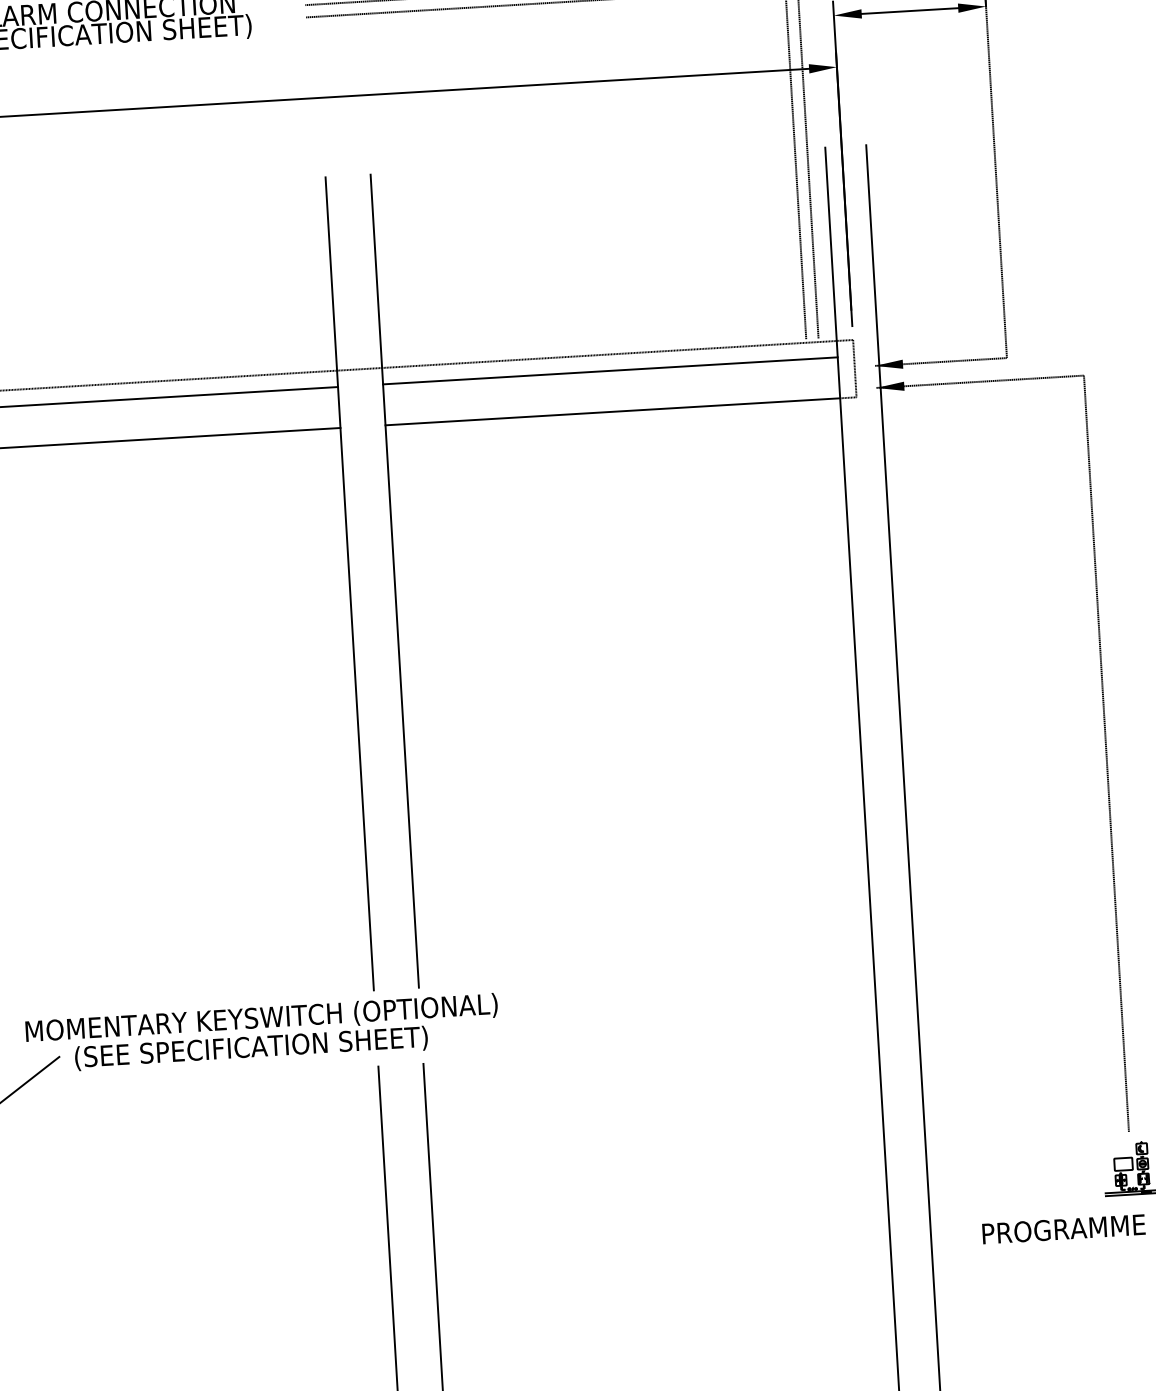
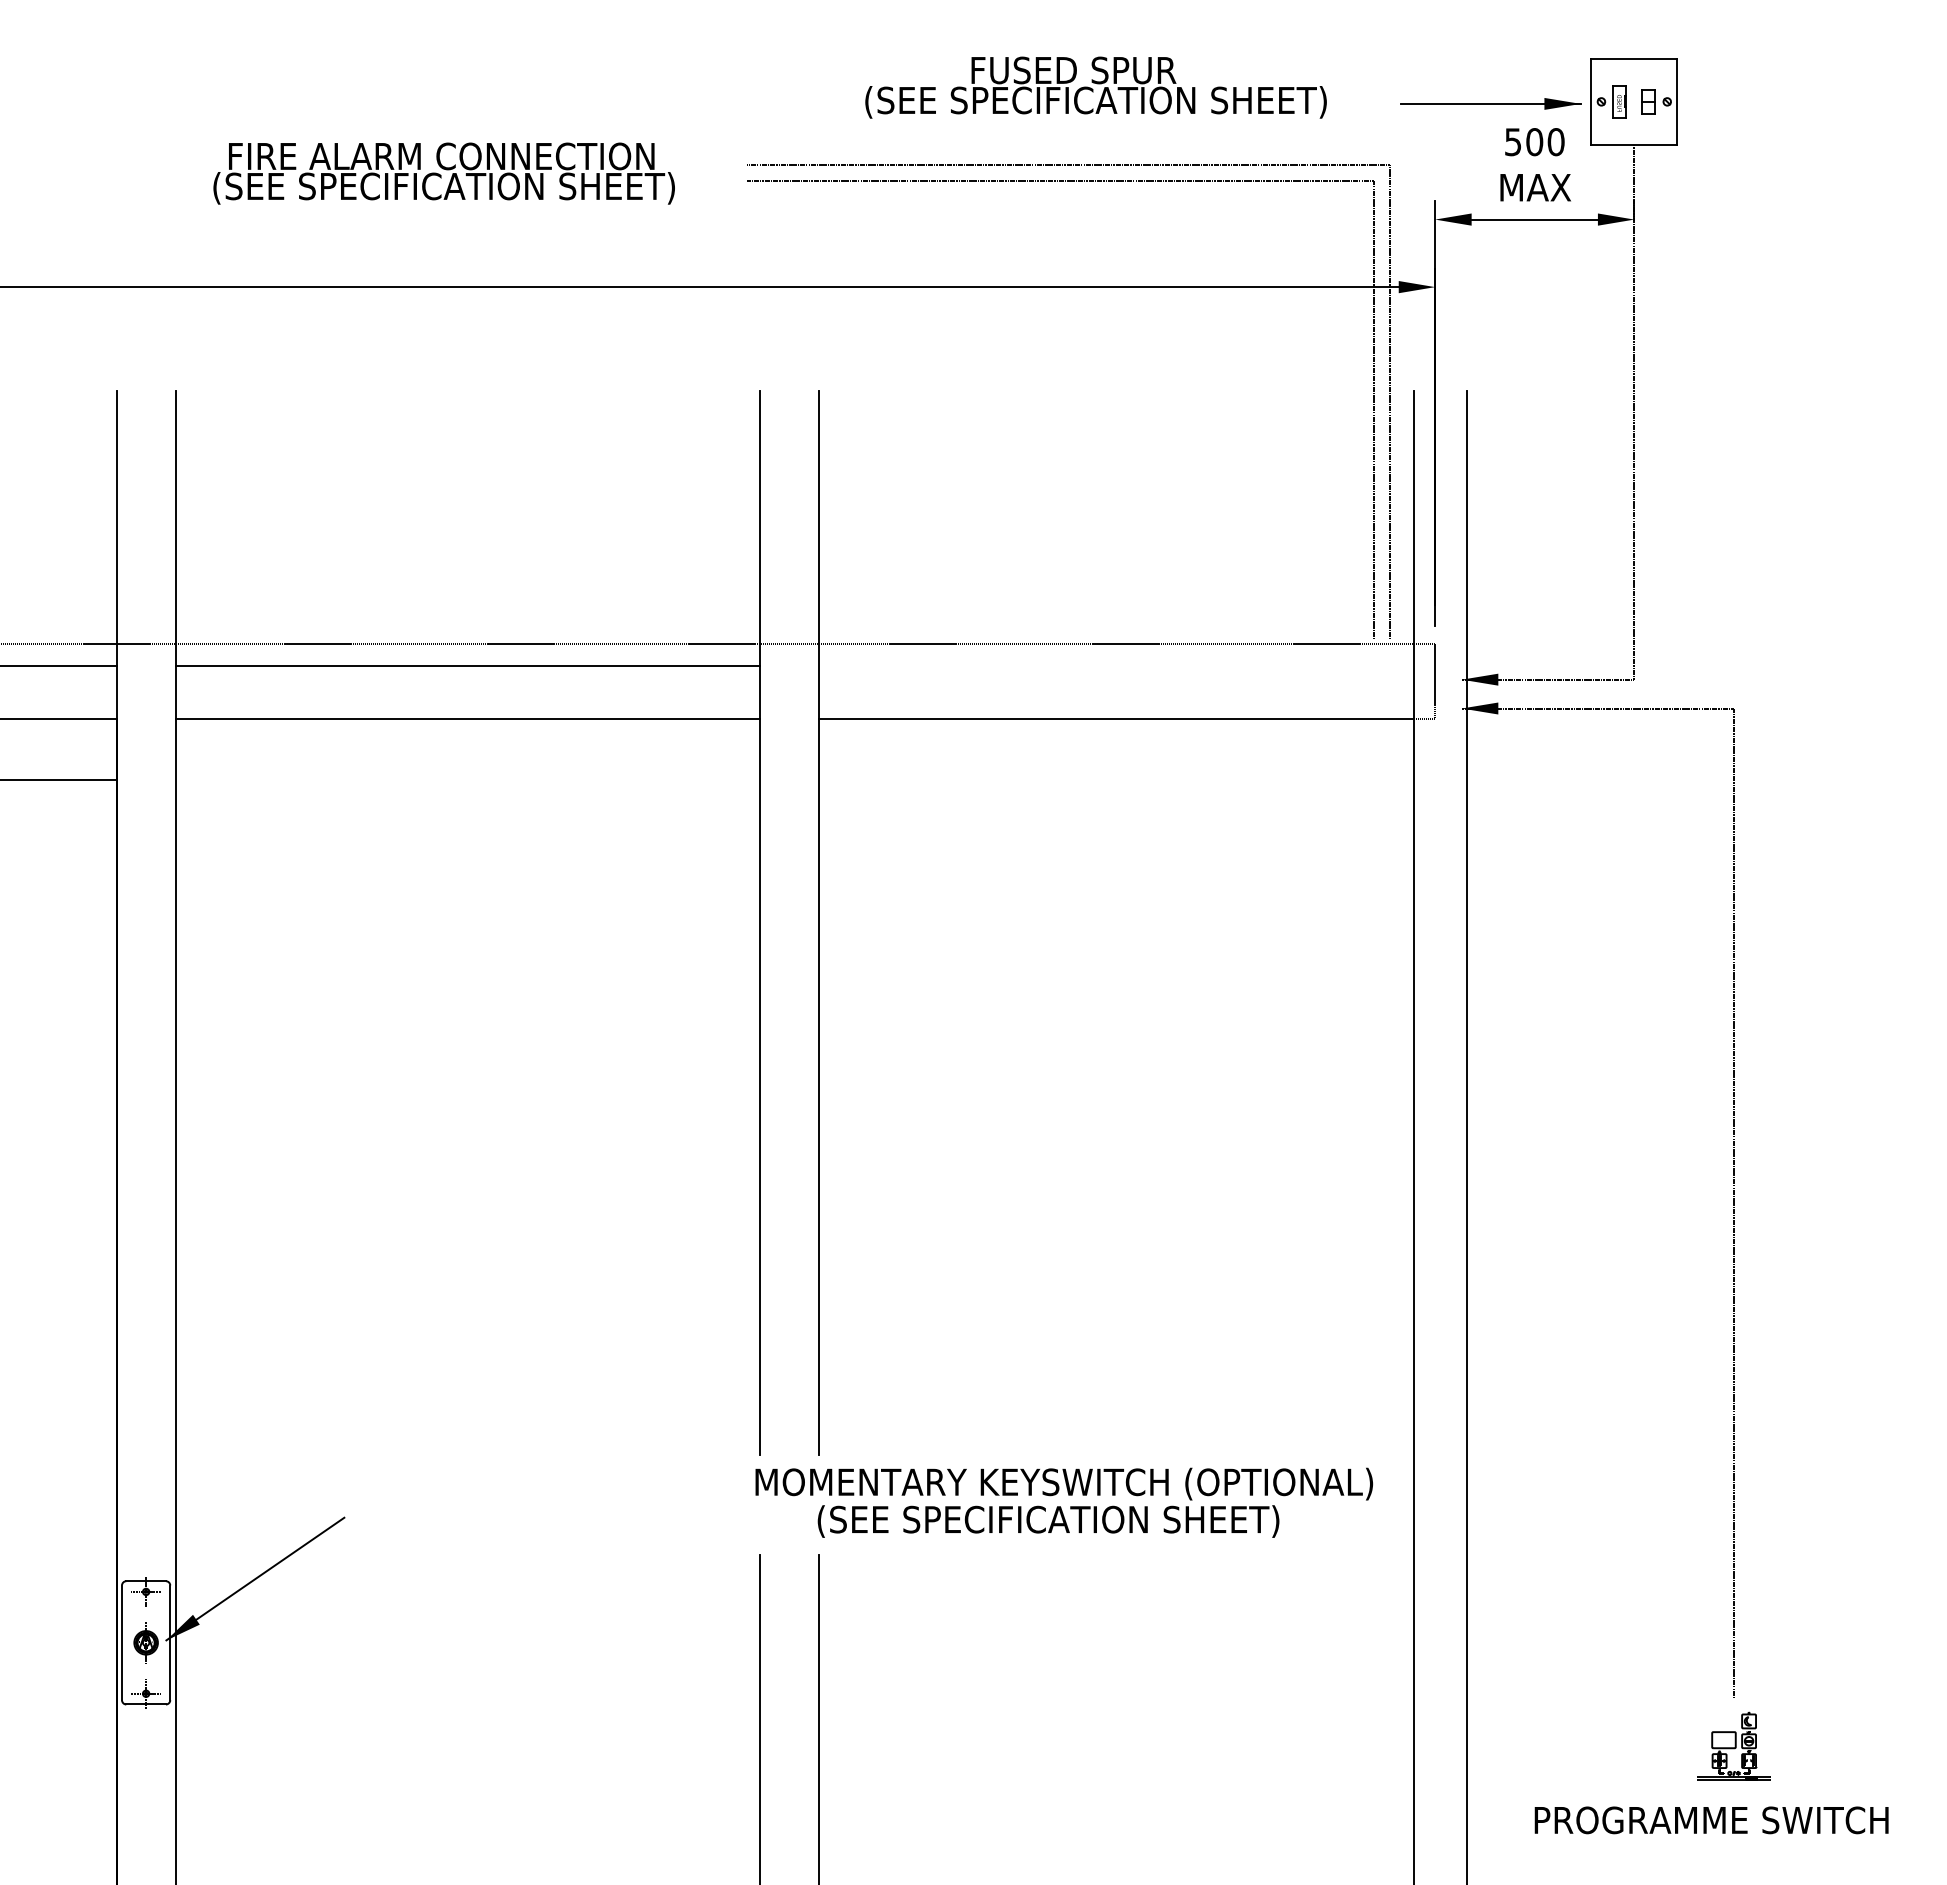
line: (609, 370) -> (1115, 665), removed
text: (261, 1033) -> (1063, 1502), moved

